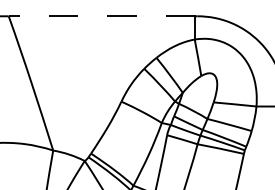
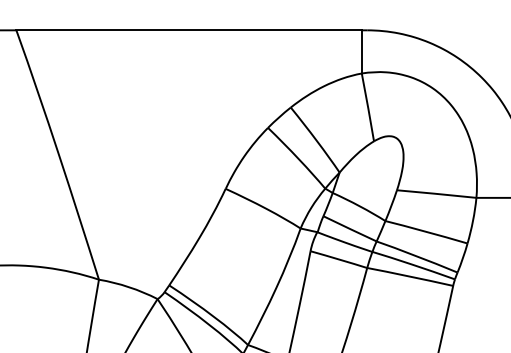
line: (101, 16) -> (188, 30), dashed -> solid

